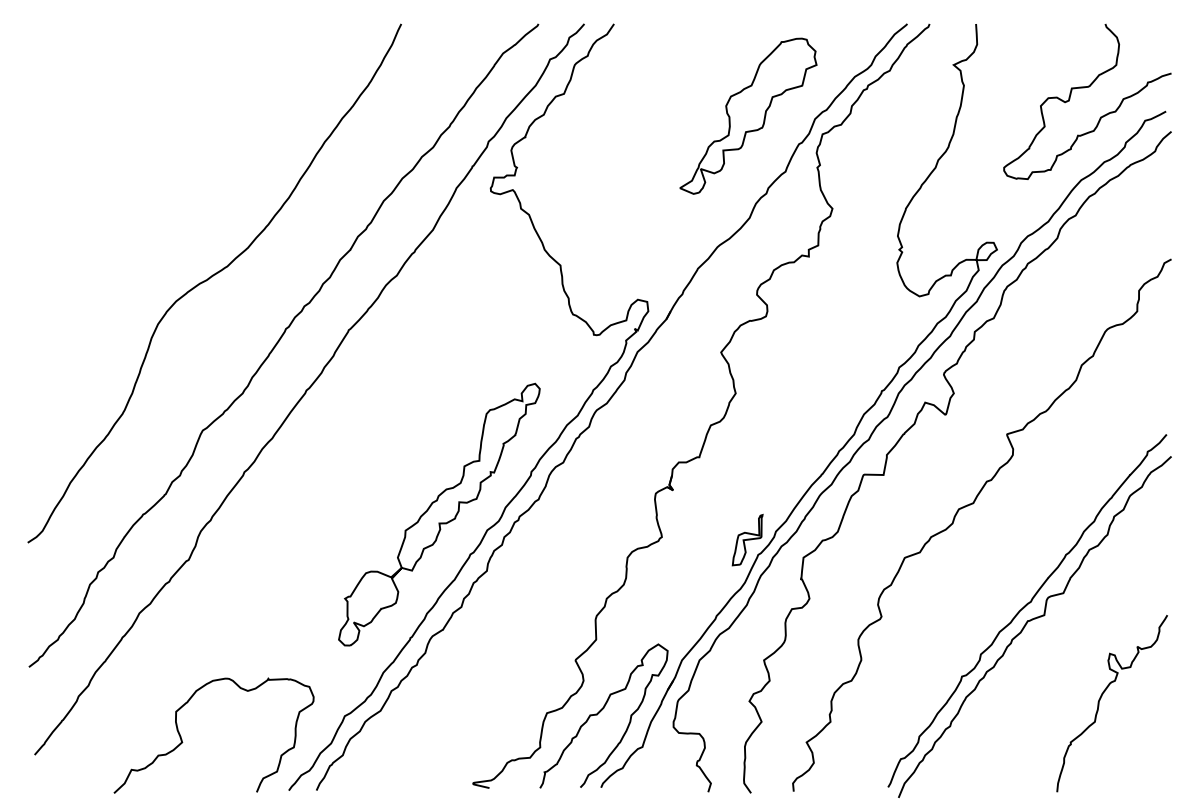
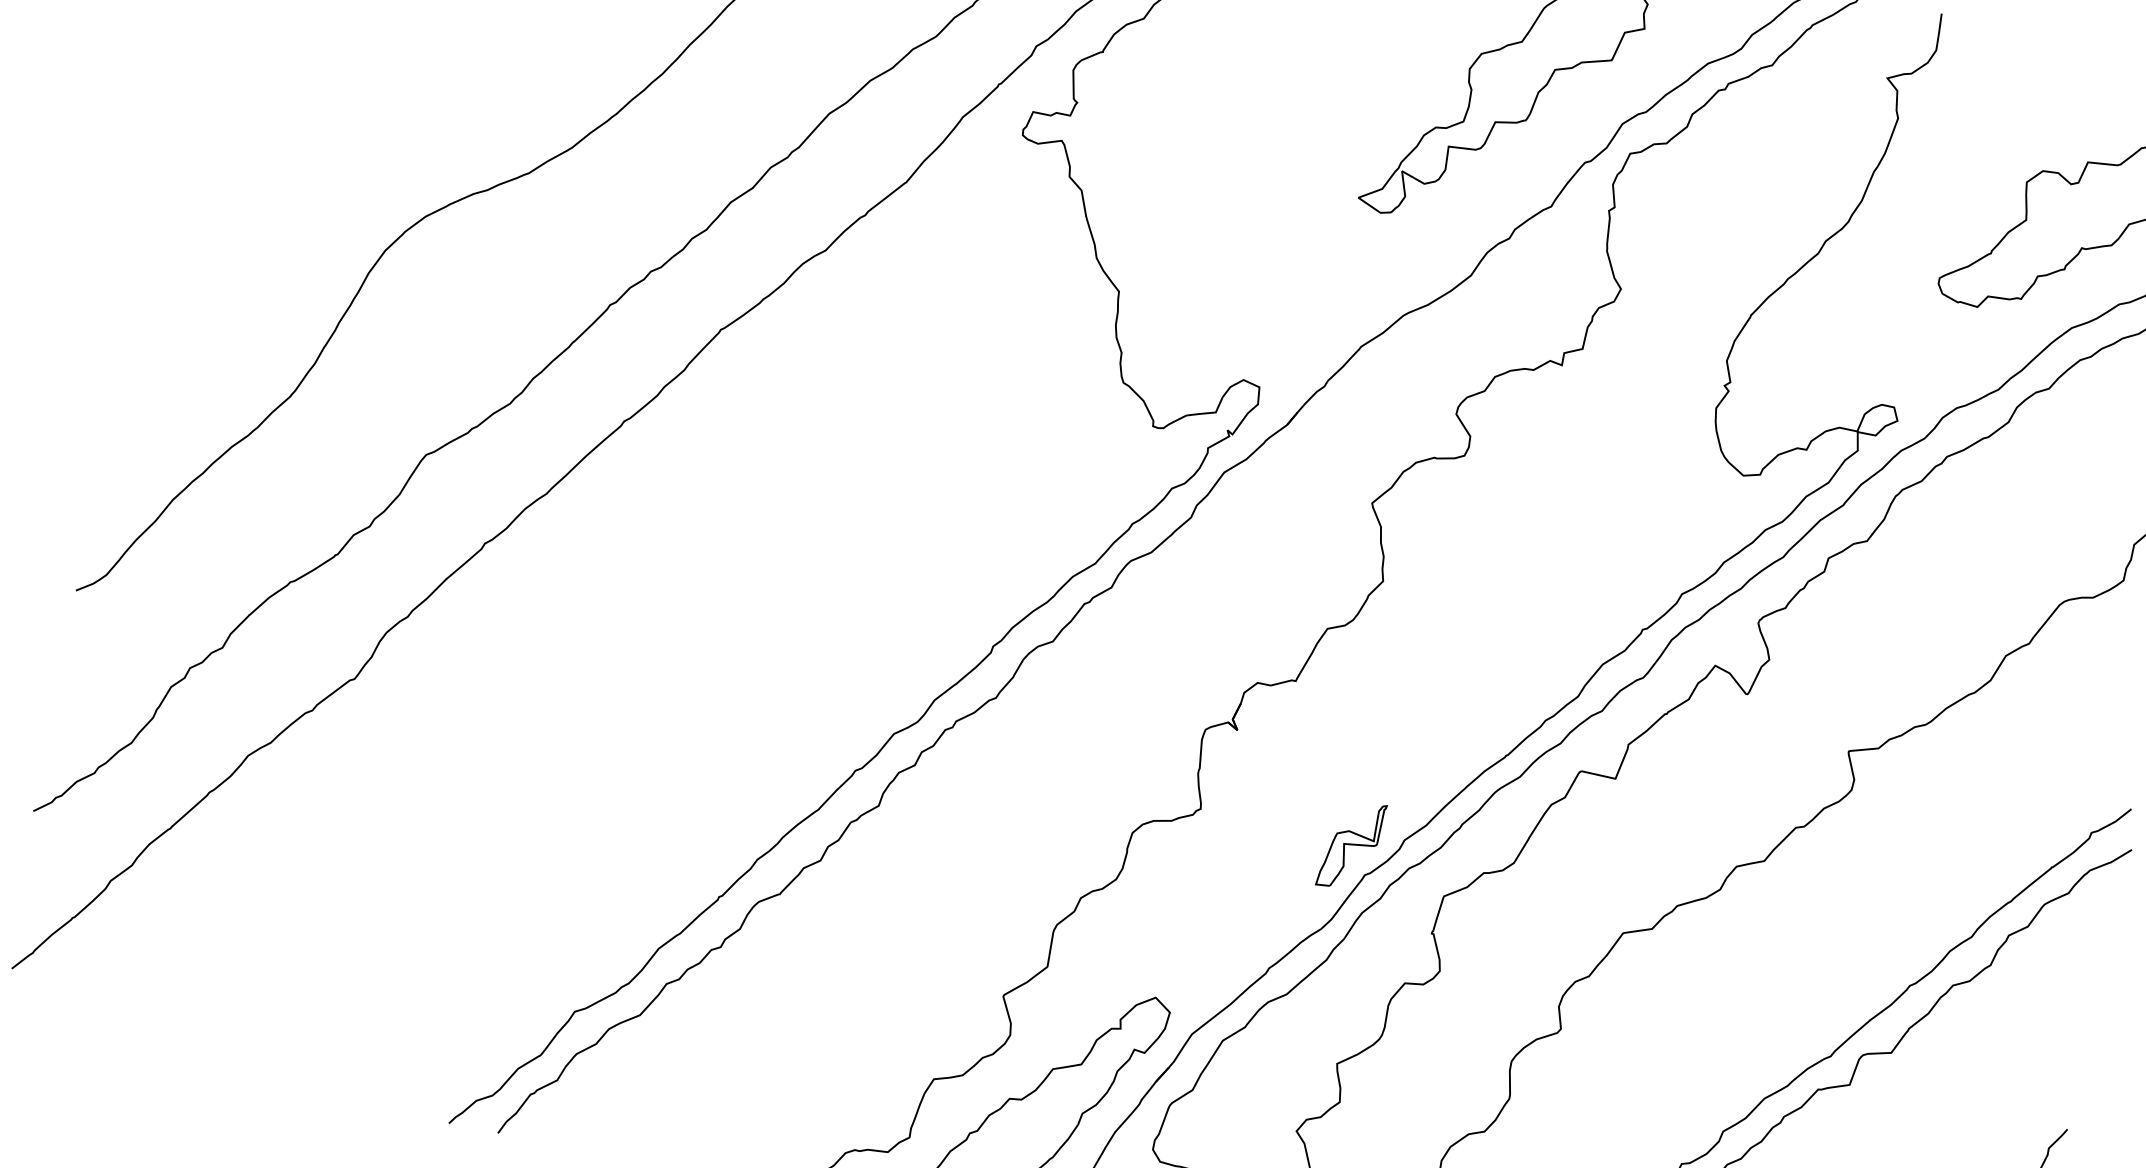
part: (439, 514) -> (815, 688), removed
curve: (183, 742) -> (279, 1000), removed

